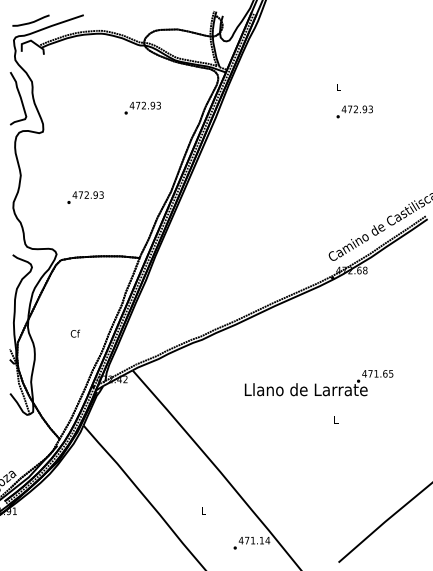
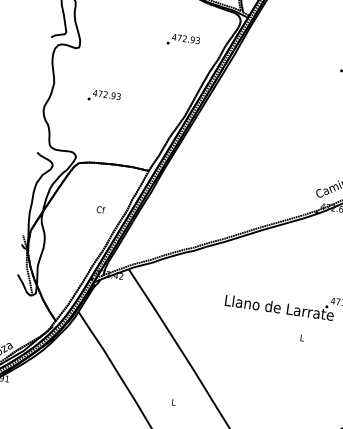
text: (142, 107) -> (183, 40), moved
text: (85, 197) -> (104, 96), moved
text: (75, 333) -> (100, 209), moved

